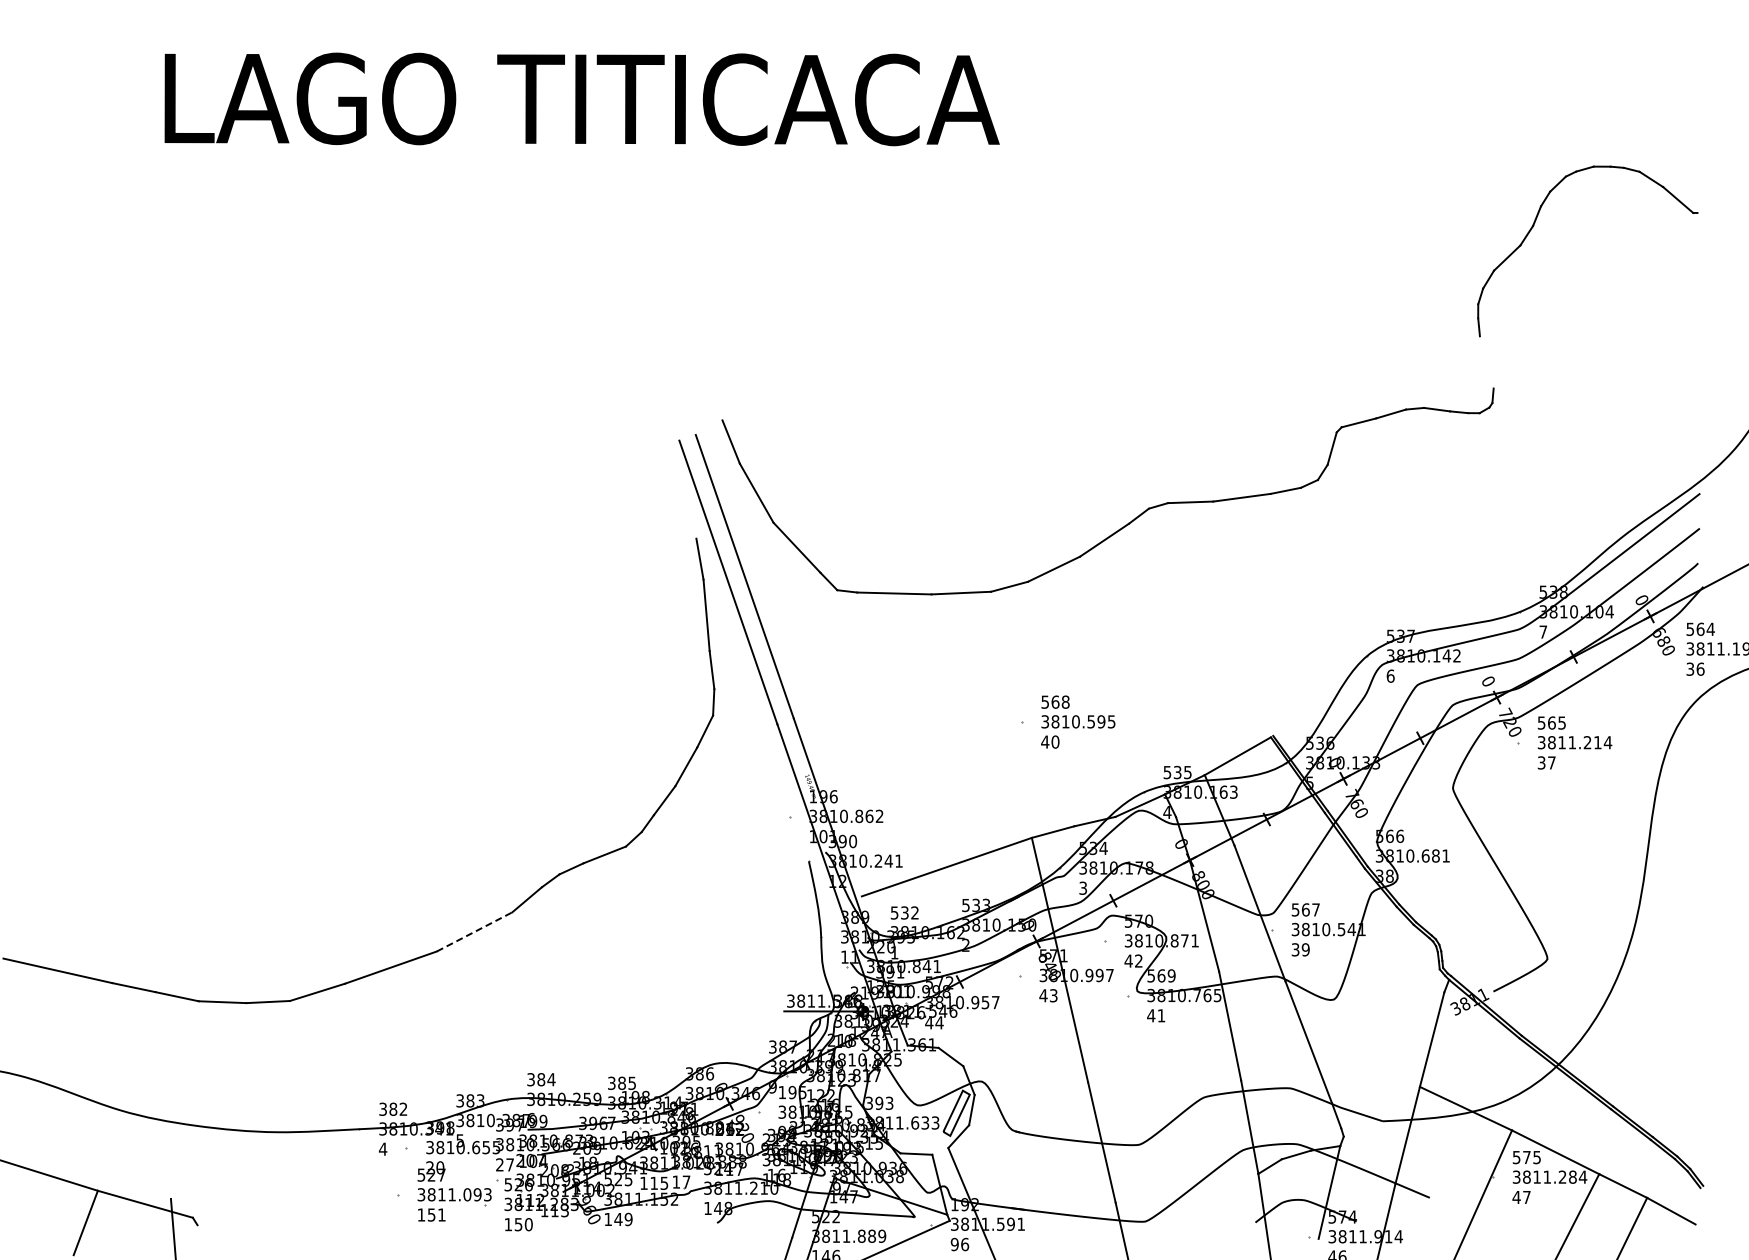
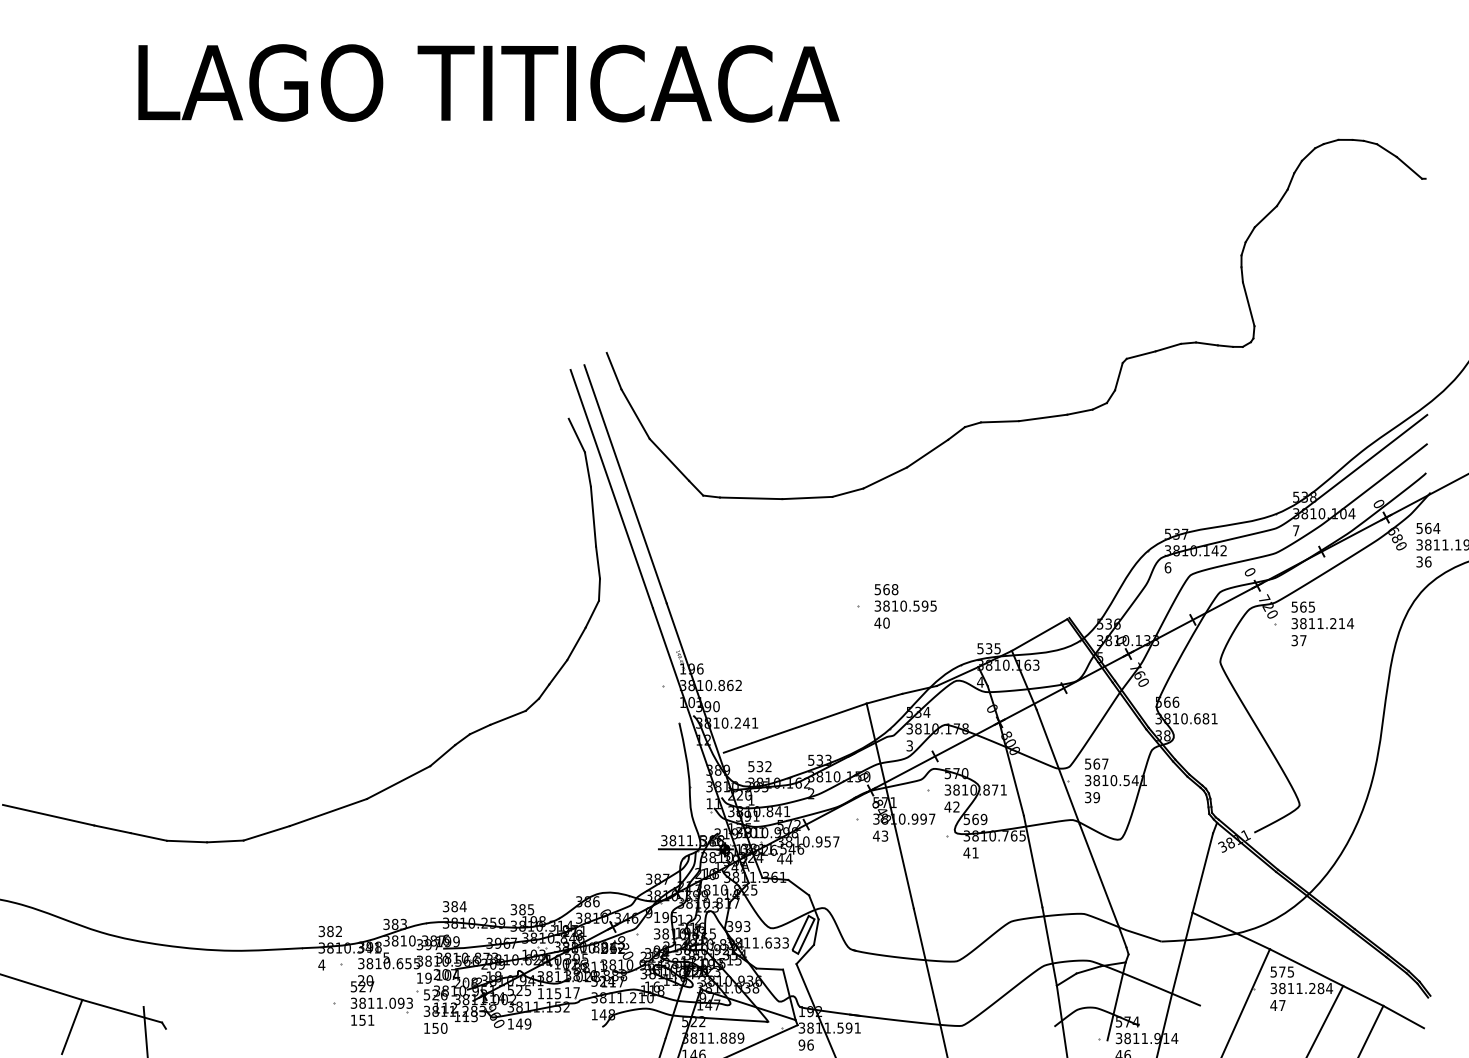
line: (1486, 362) -> (1248, 304), added
line: (686, 518) -> (576, 435), added
line: (475, 931) -> (399, 782), dashed -> solid
text: (505, 1164) -> (424, 977), 27 -> 19

